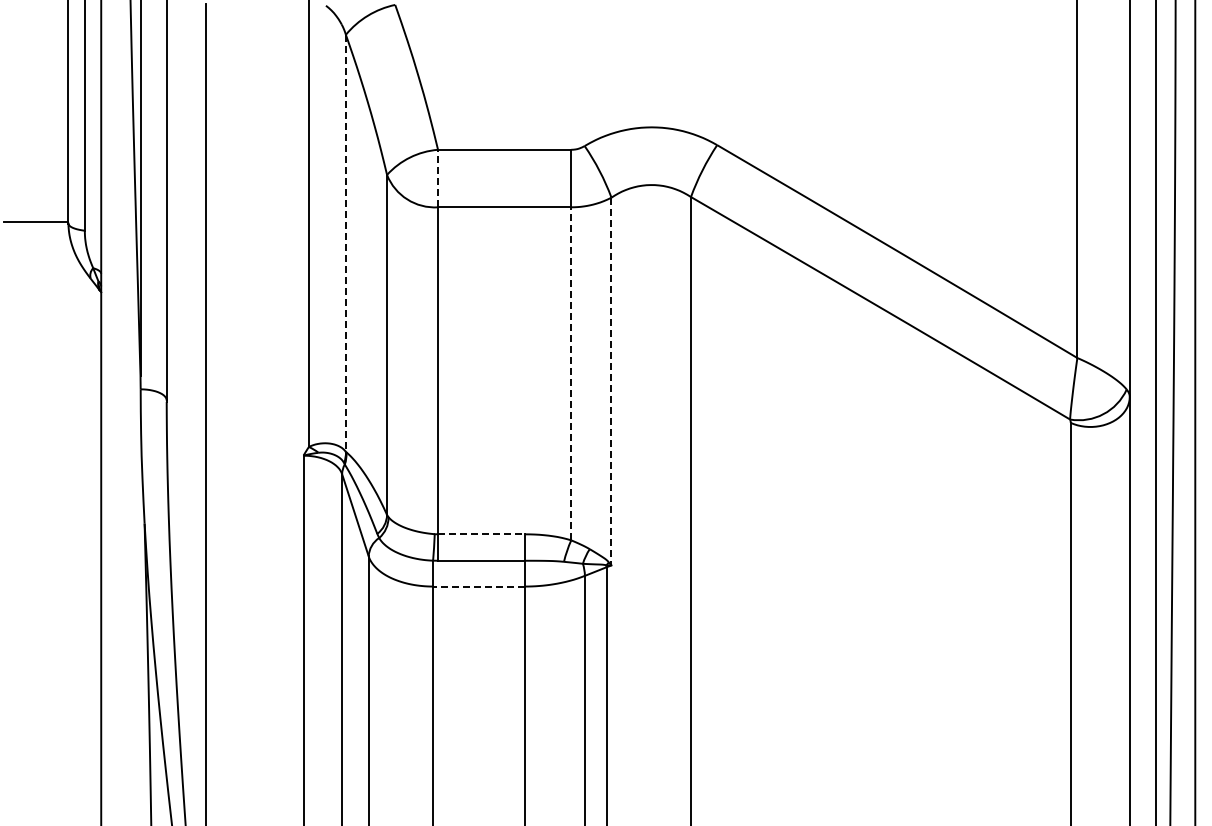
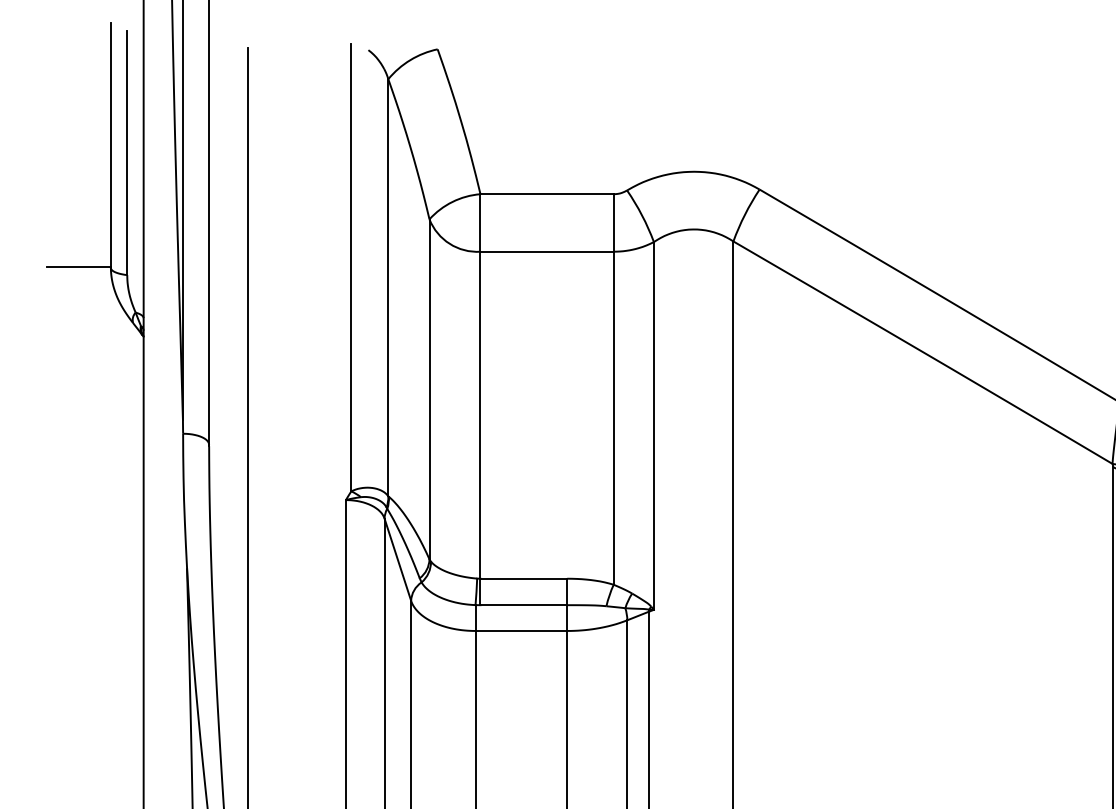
line: (438, 178) -> (480, 222), dashed -> solid
line: (345, 243) -> (387, 287), dashed -> solid
line: (571, 373) -> (613, 417), dashed -> solid
line: (611, 381) -> (653, 425), dashed -> solid
line: (481, 534) -> (523, 578), dashed -> solid
line: (478, 586) -> (520, 630), dashed -> solid

